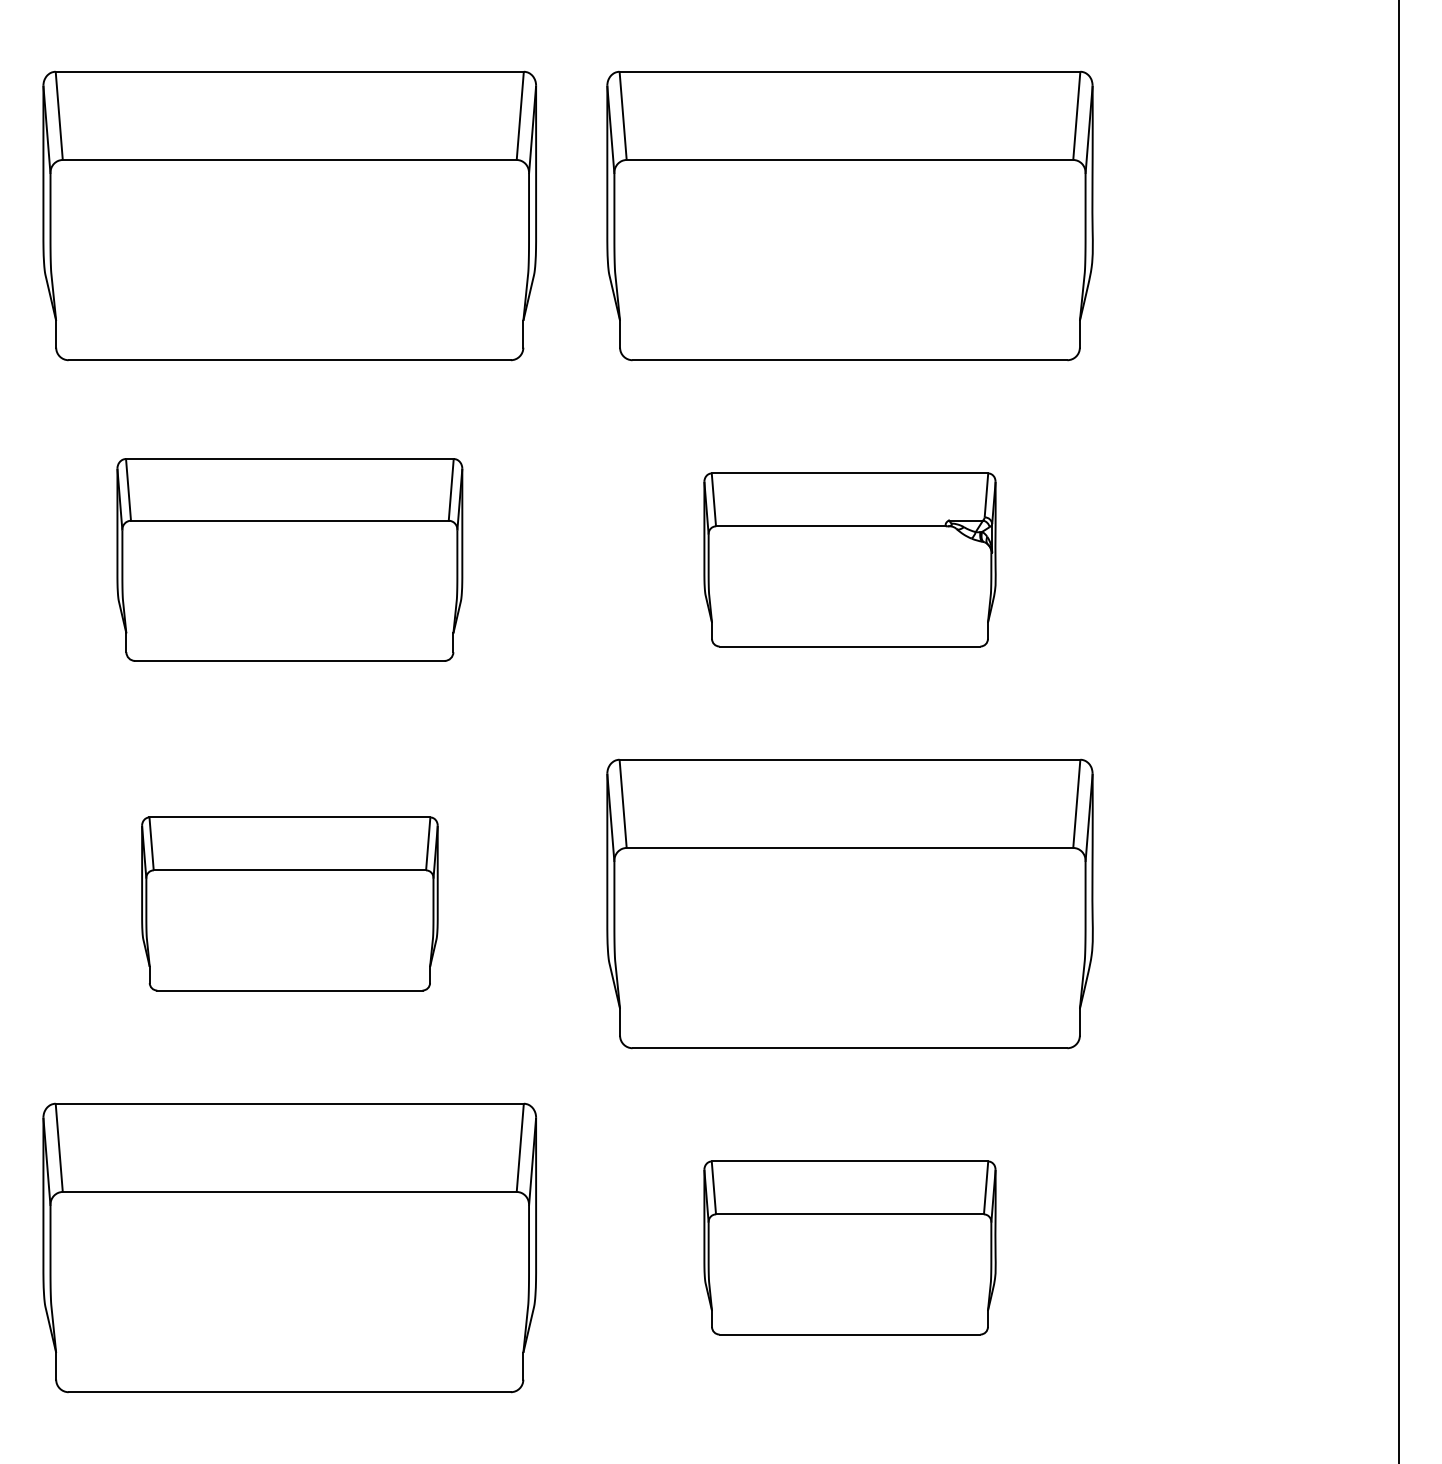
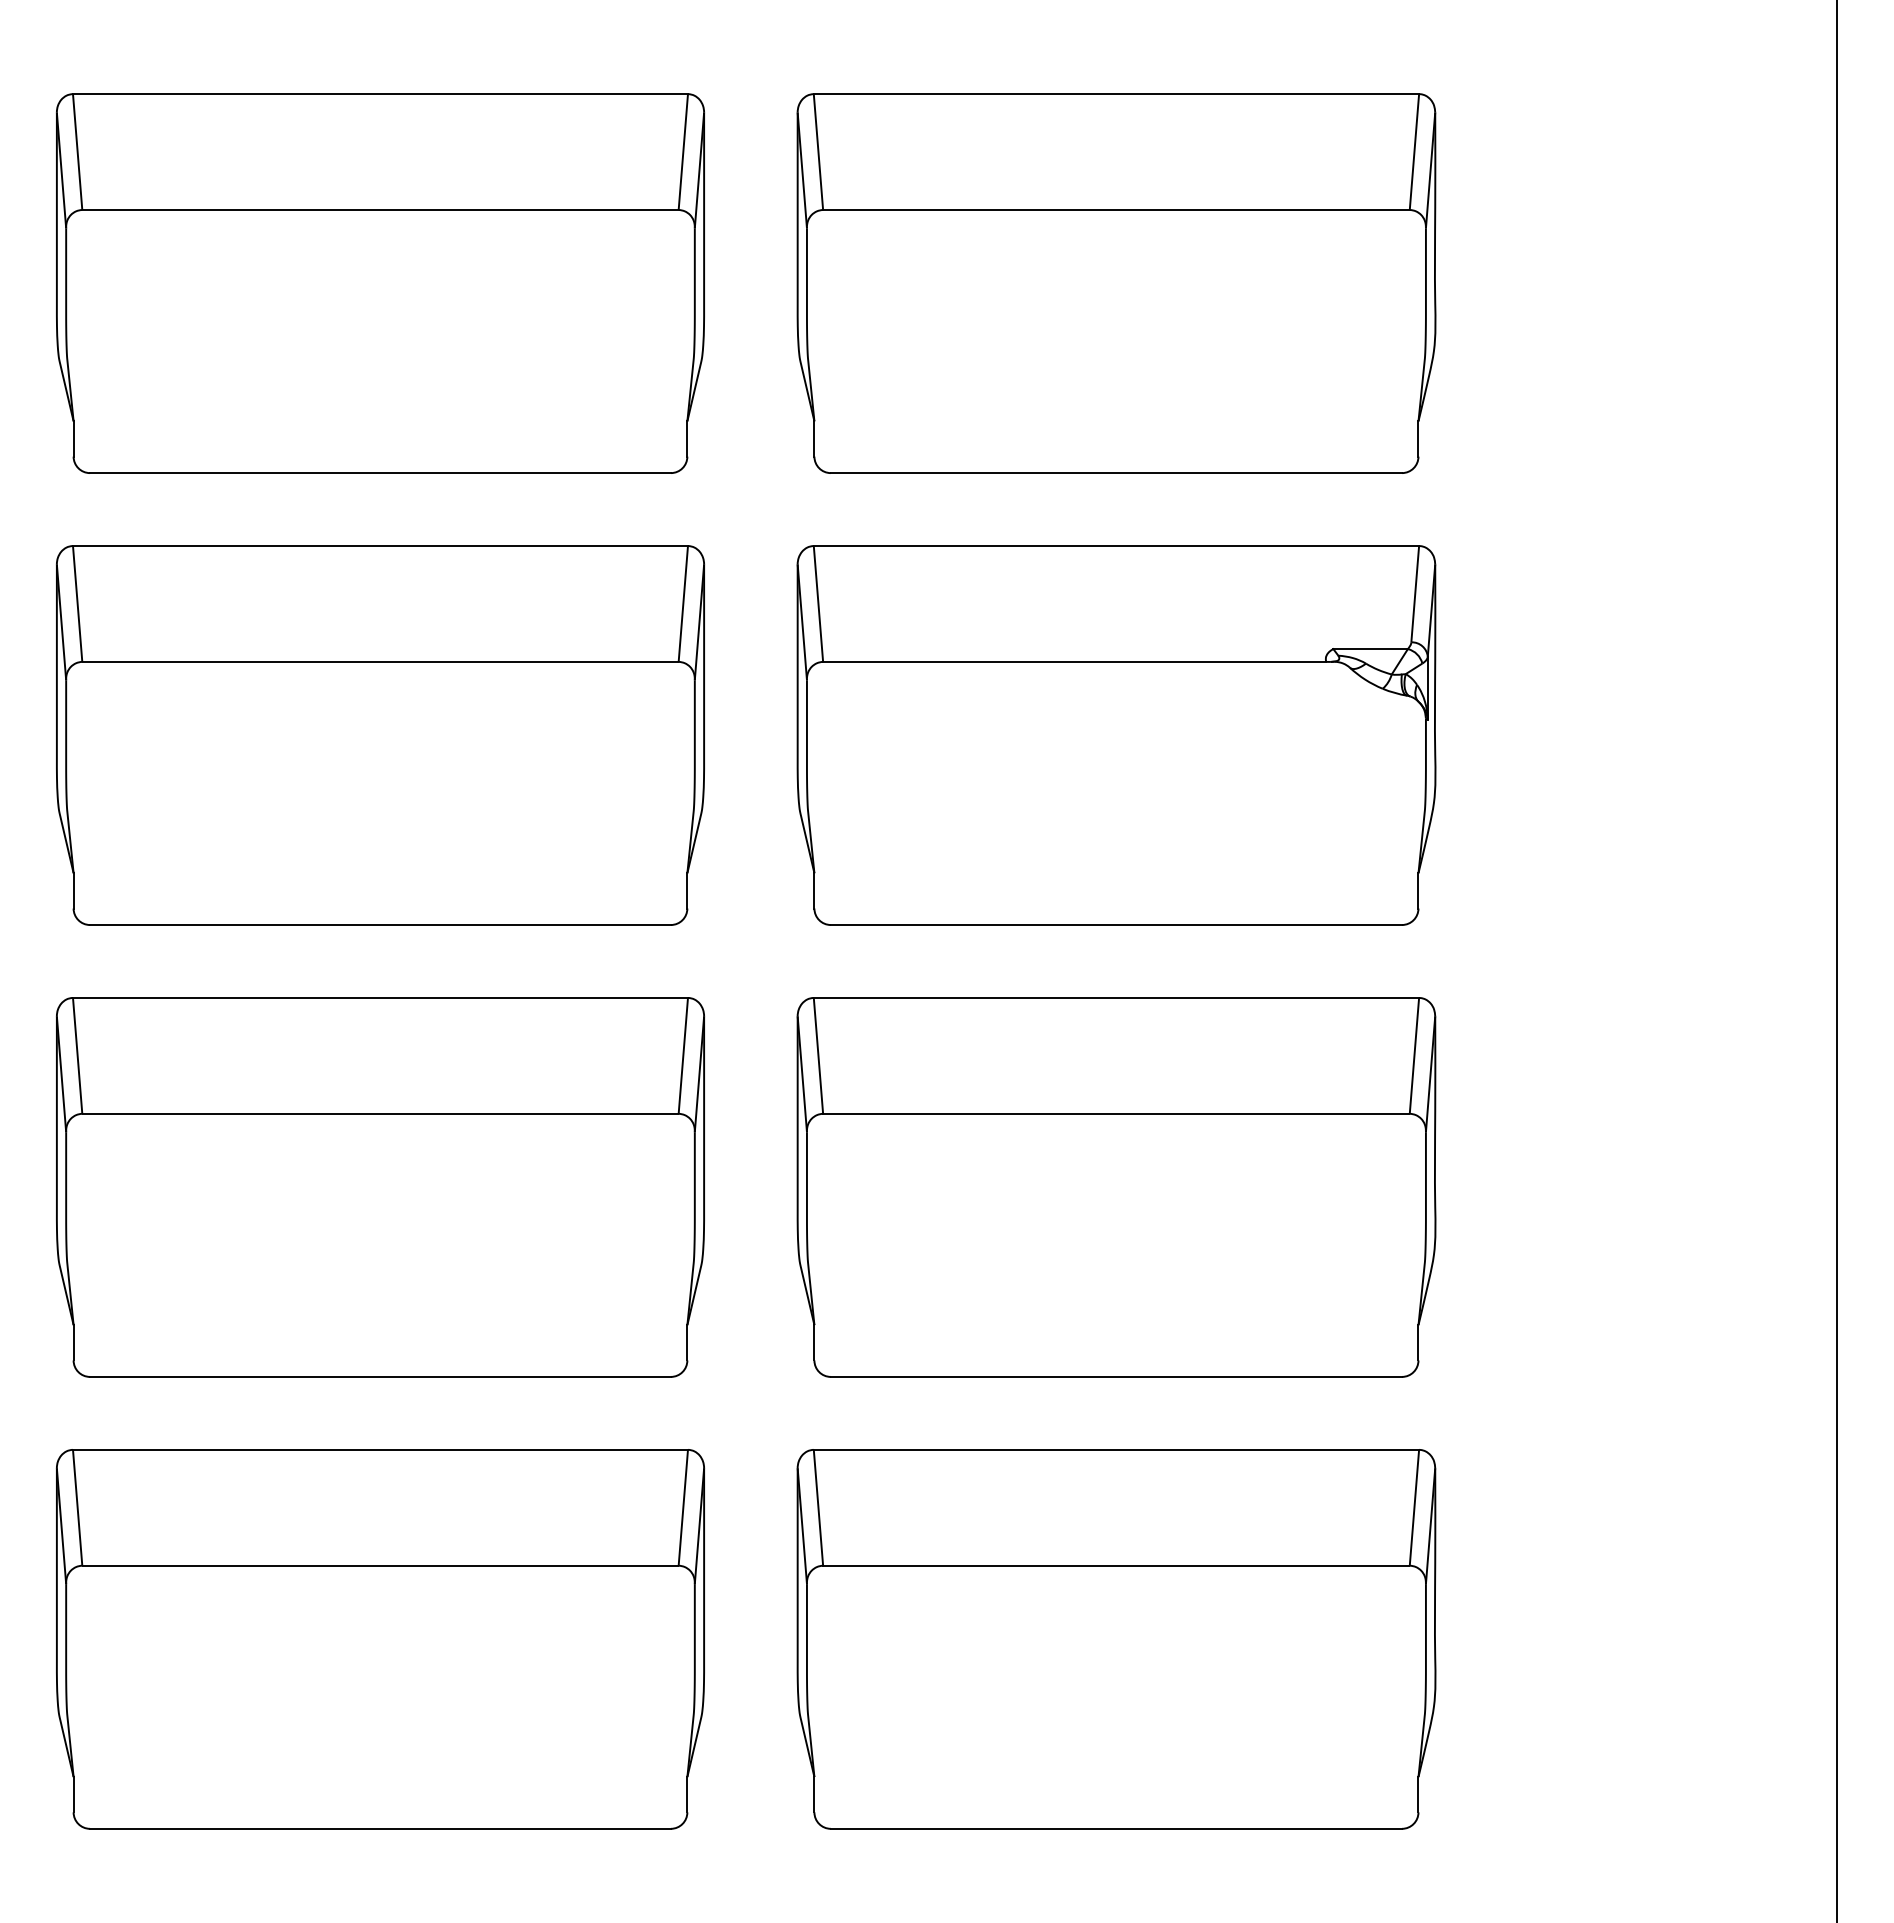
part: (289, 559) -> (380, 735), size x1.43
part: (850, 559) -> (1116, 735), size x1.67
part: (289, 904) -> (380, 1187), size x1.67
part: (850, 1248) -> (1116, 1639), size x1.67

